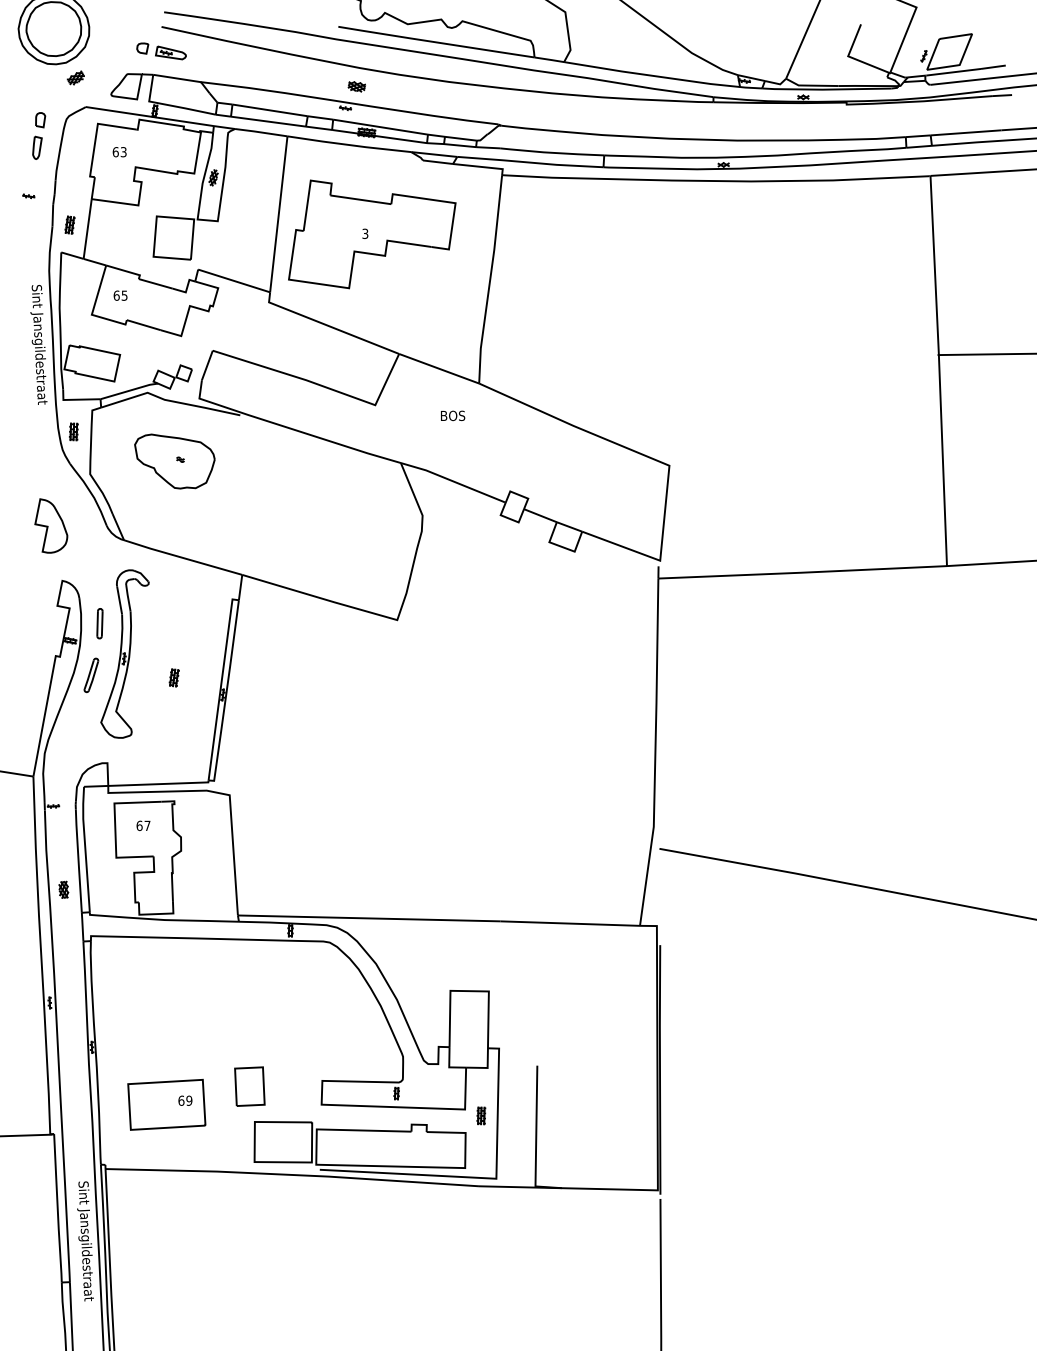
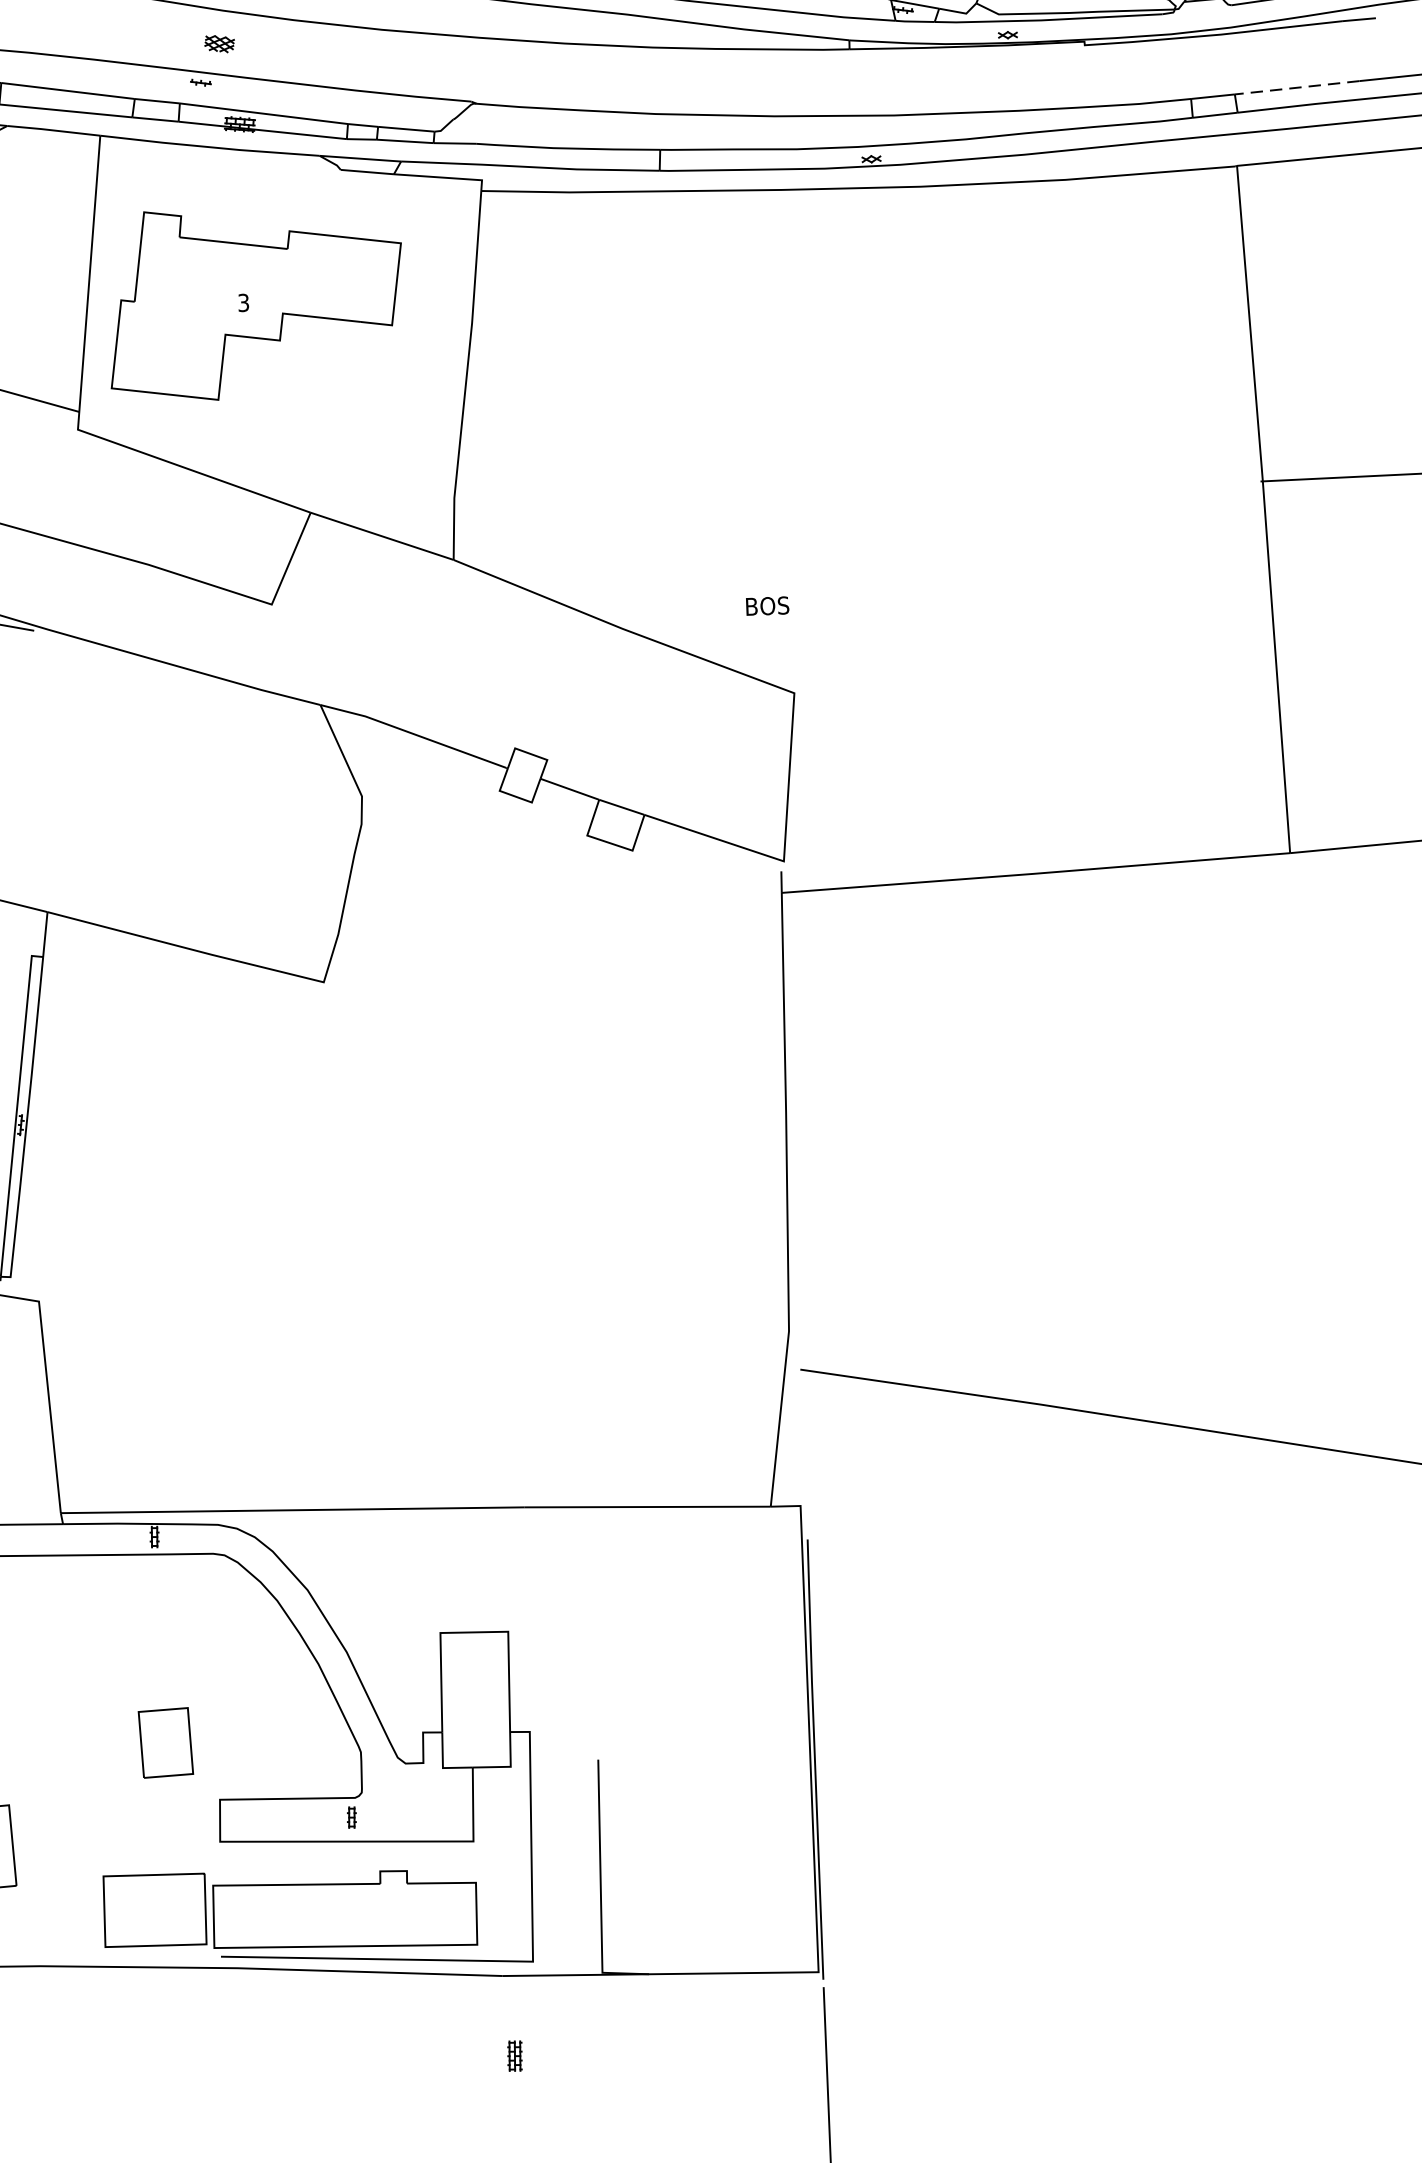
line: (966, 132) -> (1297, 87), solid -> dashed
text: (453, 415) -> (768, 605), moved
part: (249, 1086) -> (165, 1742), moved
part: (481, 1115) -> (515, 2055), moved

